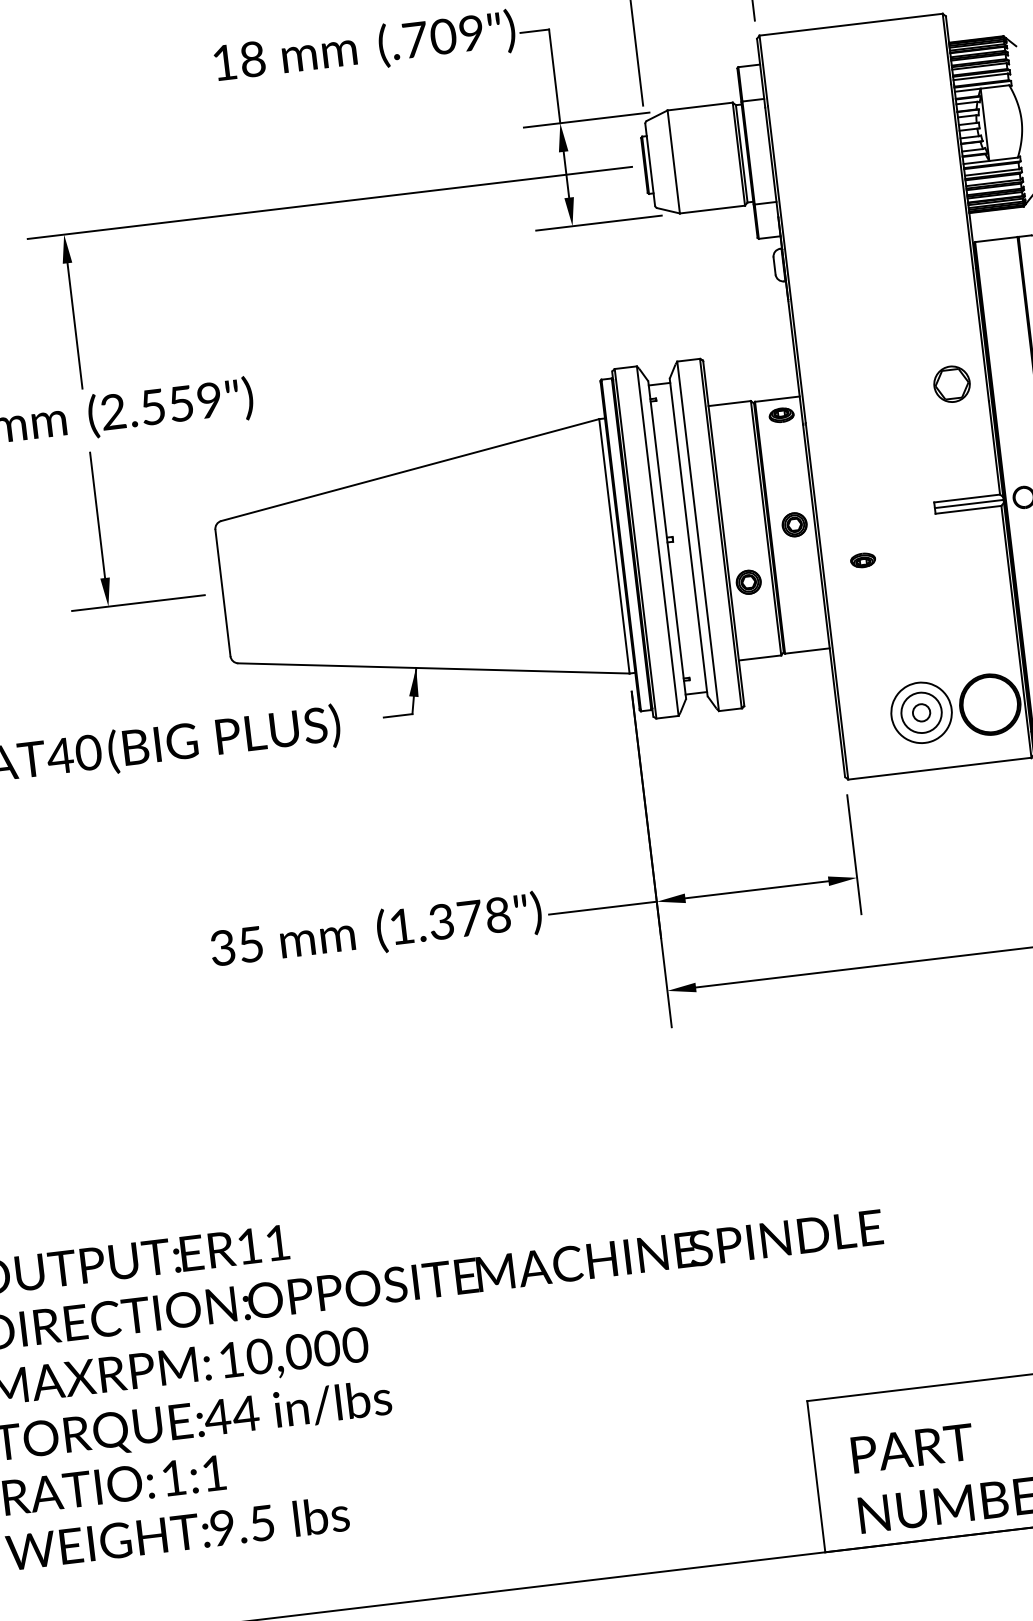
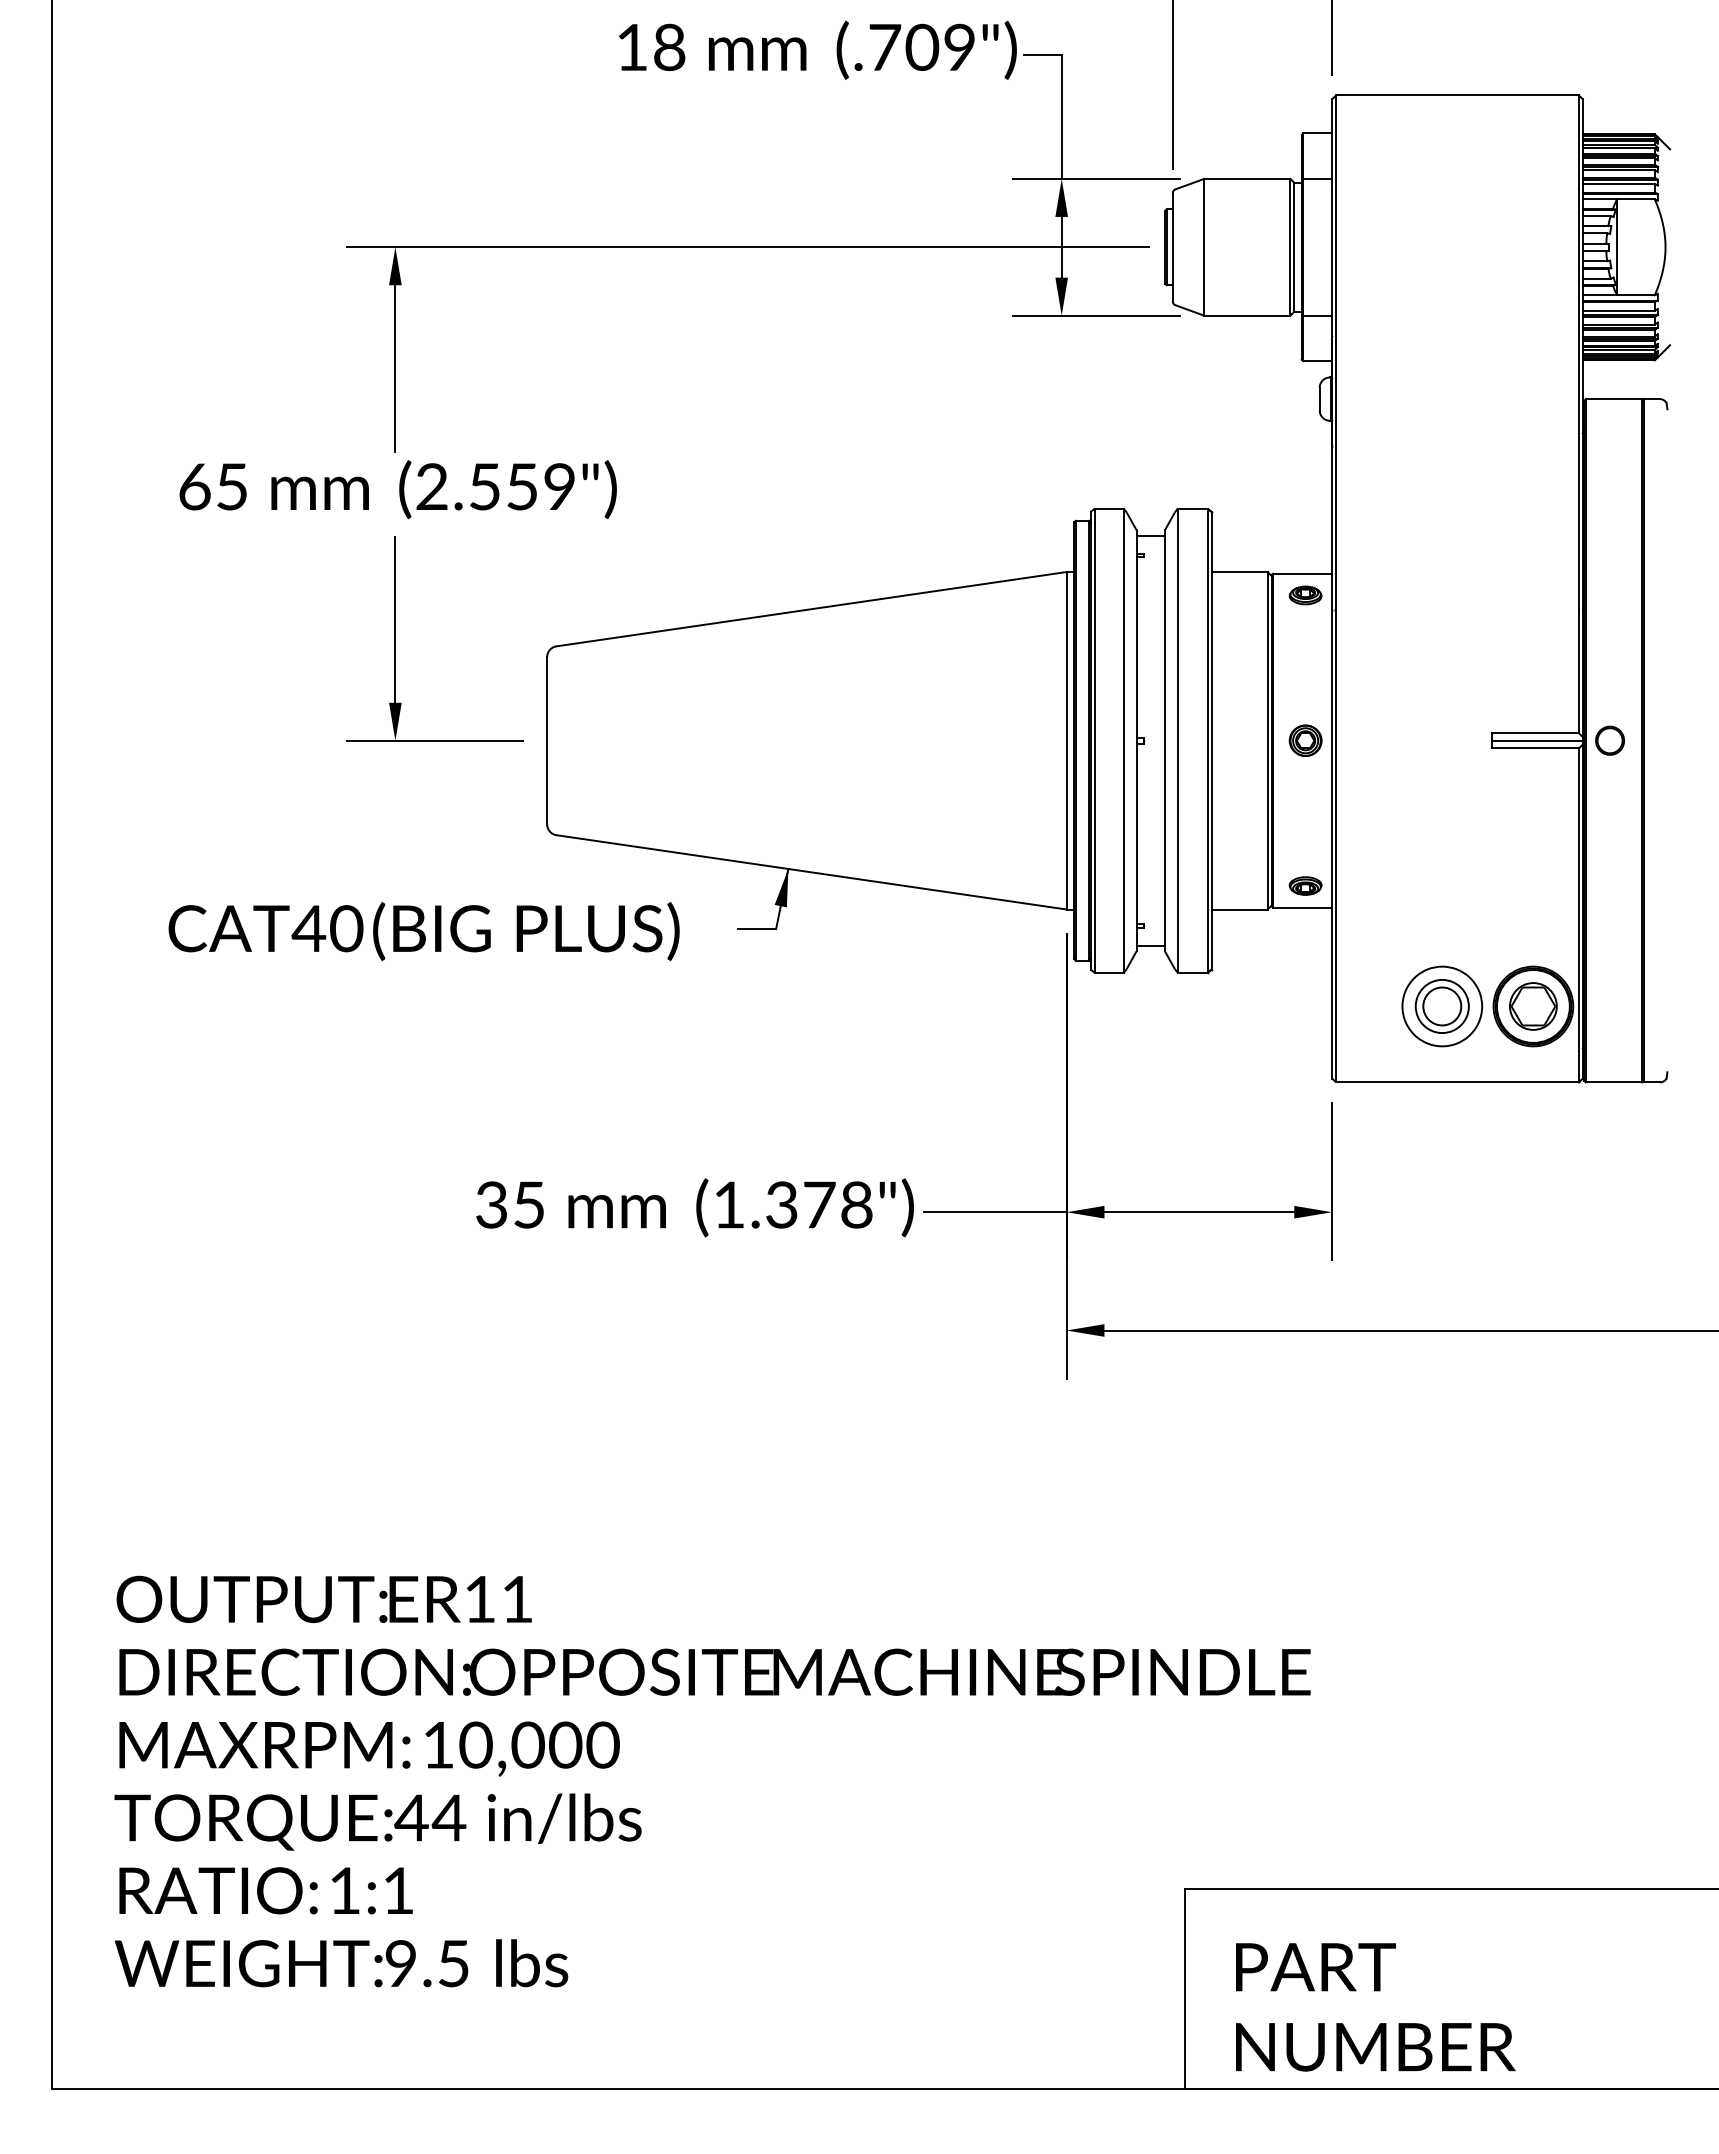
part: (952, 384) -> (1533, 1006), moved
part: (862, 560) -> (1305, 885), moved
part: (748, 582) -> (1236, 808), removed
circle: (921, 712) -> (1442, 1006), size x1.67

